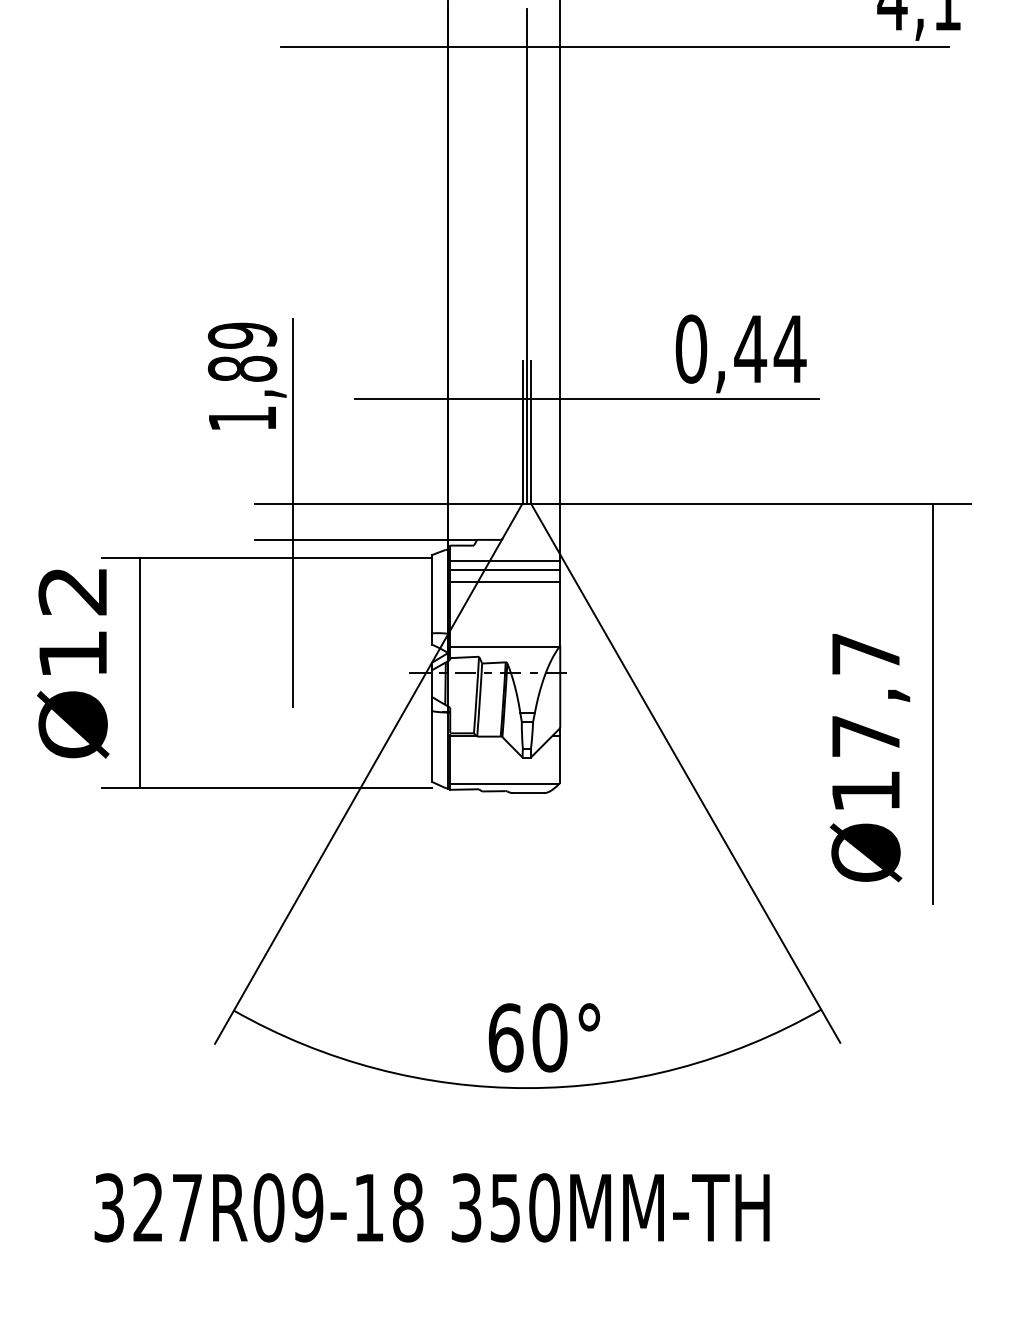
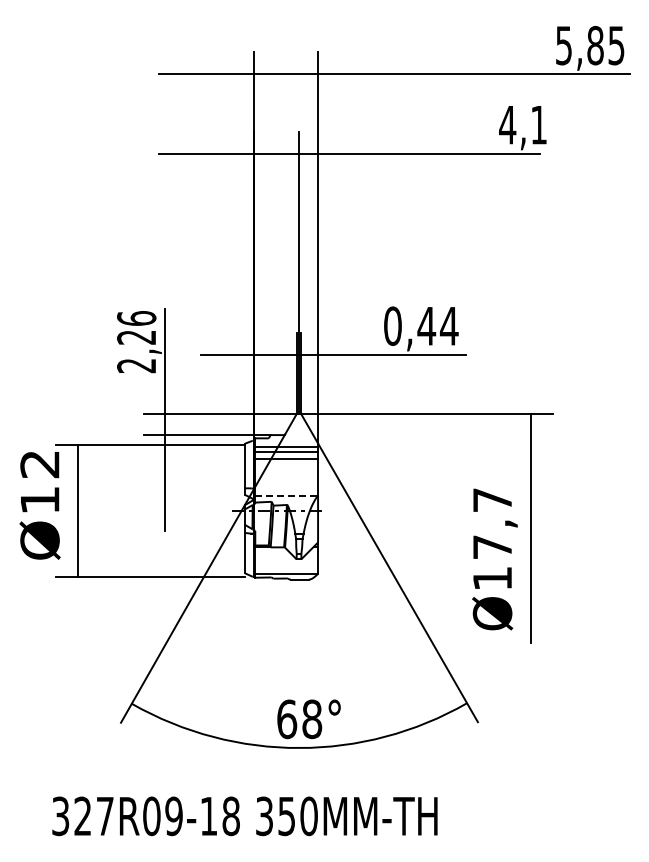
text: (242, 377) -> (136, 342), 1,89 -> 2,26
line: (503, 647) -> (285, 496), solid -> dashed
text: (550, 1036) -> (312, 718), 60° -> 68°

